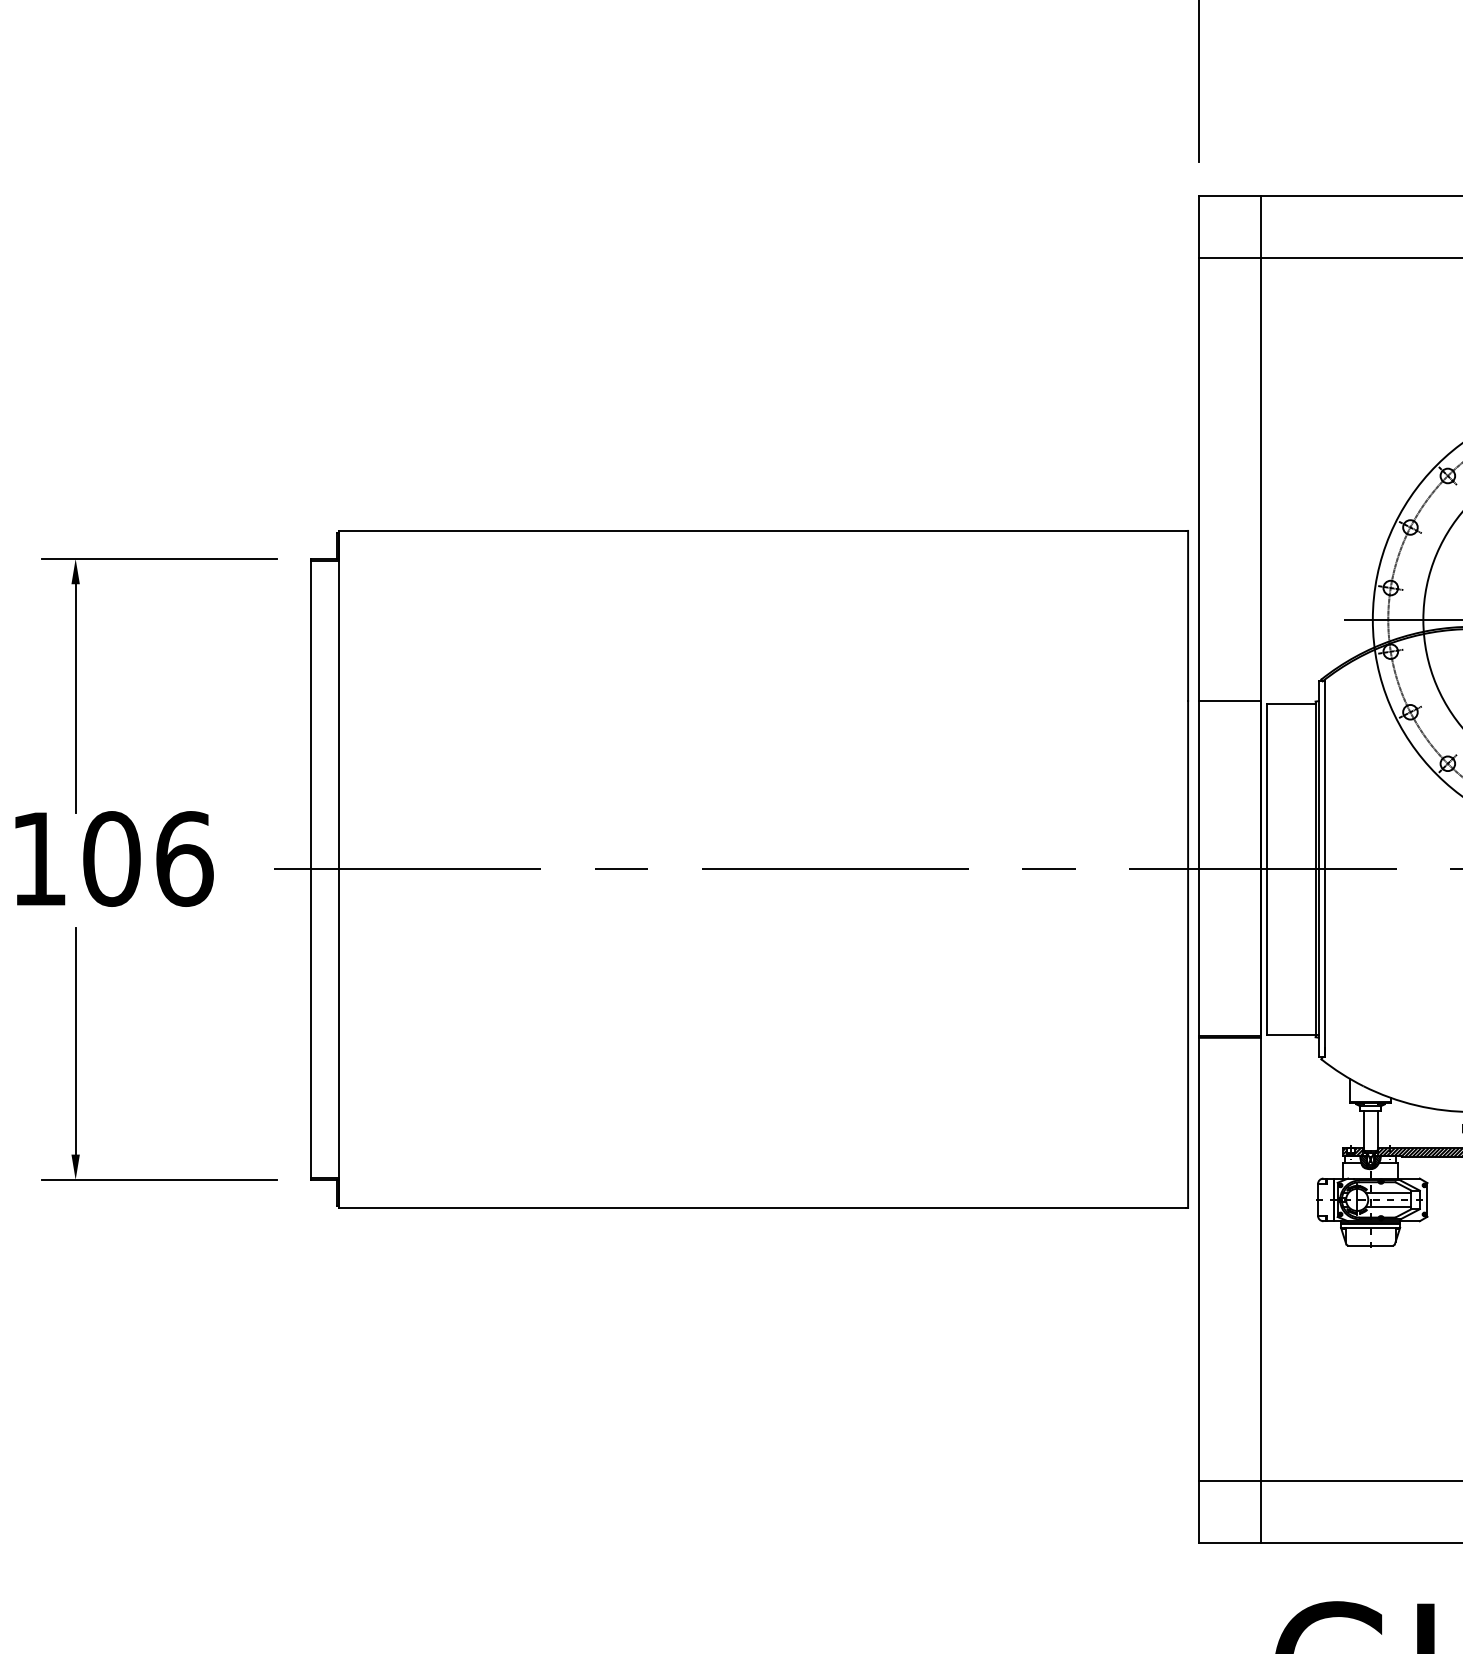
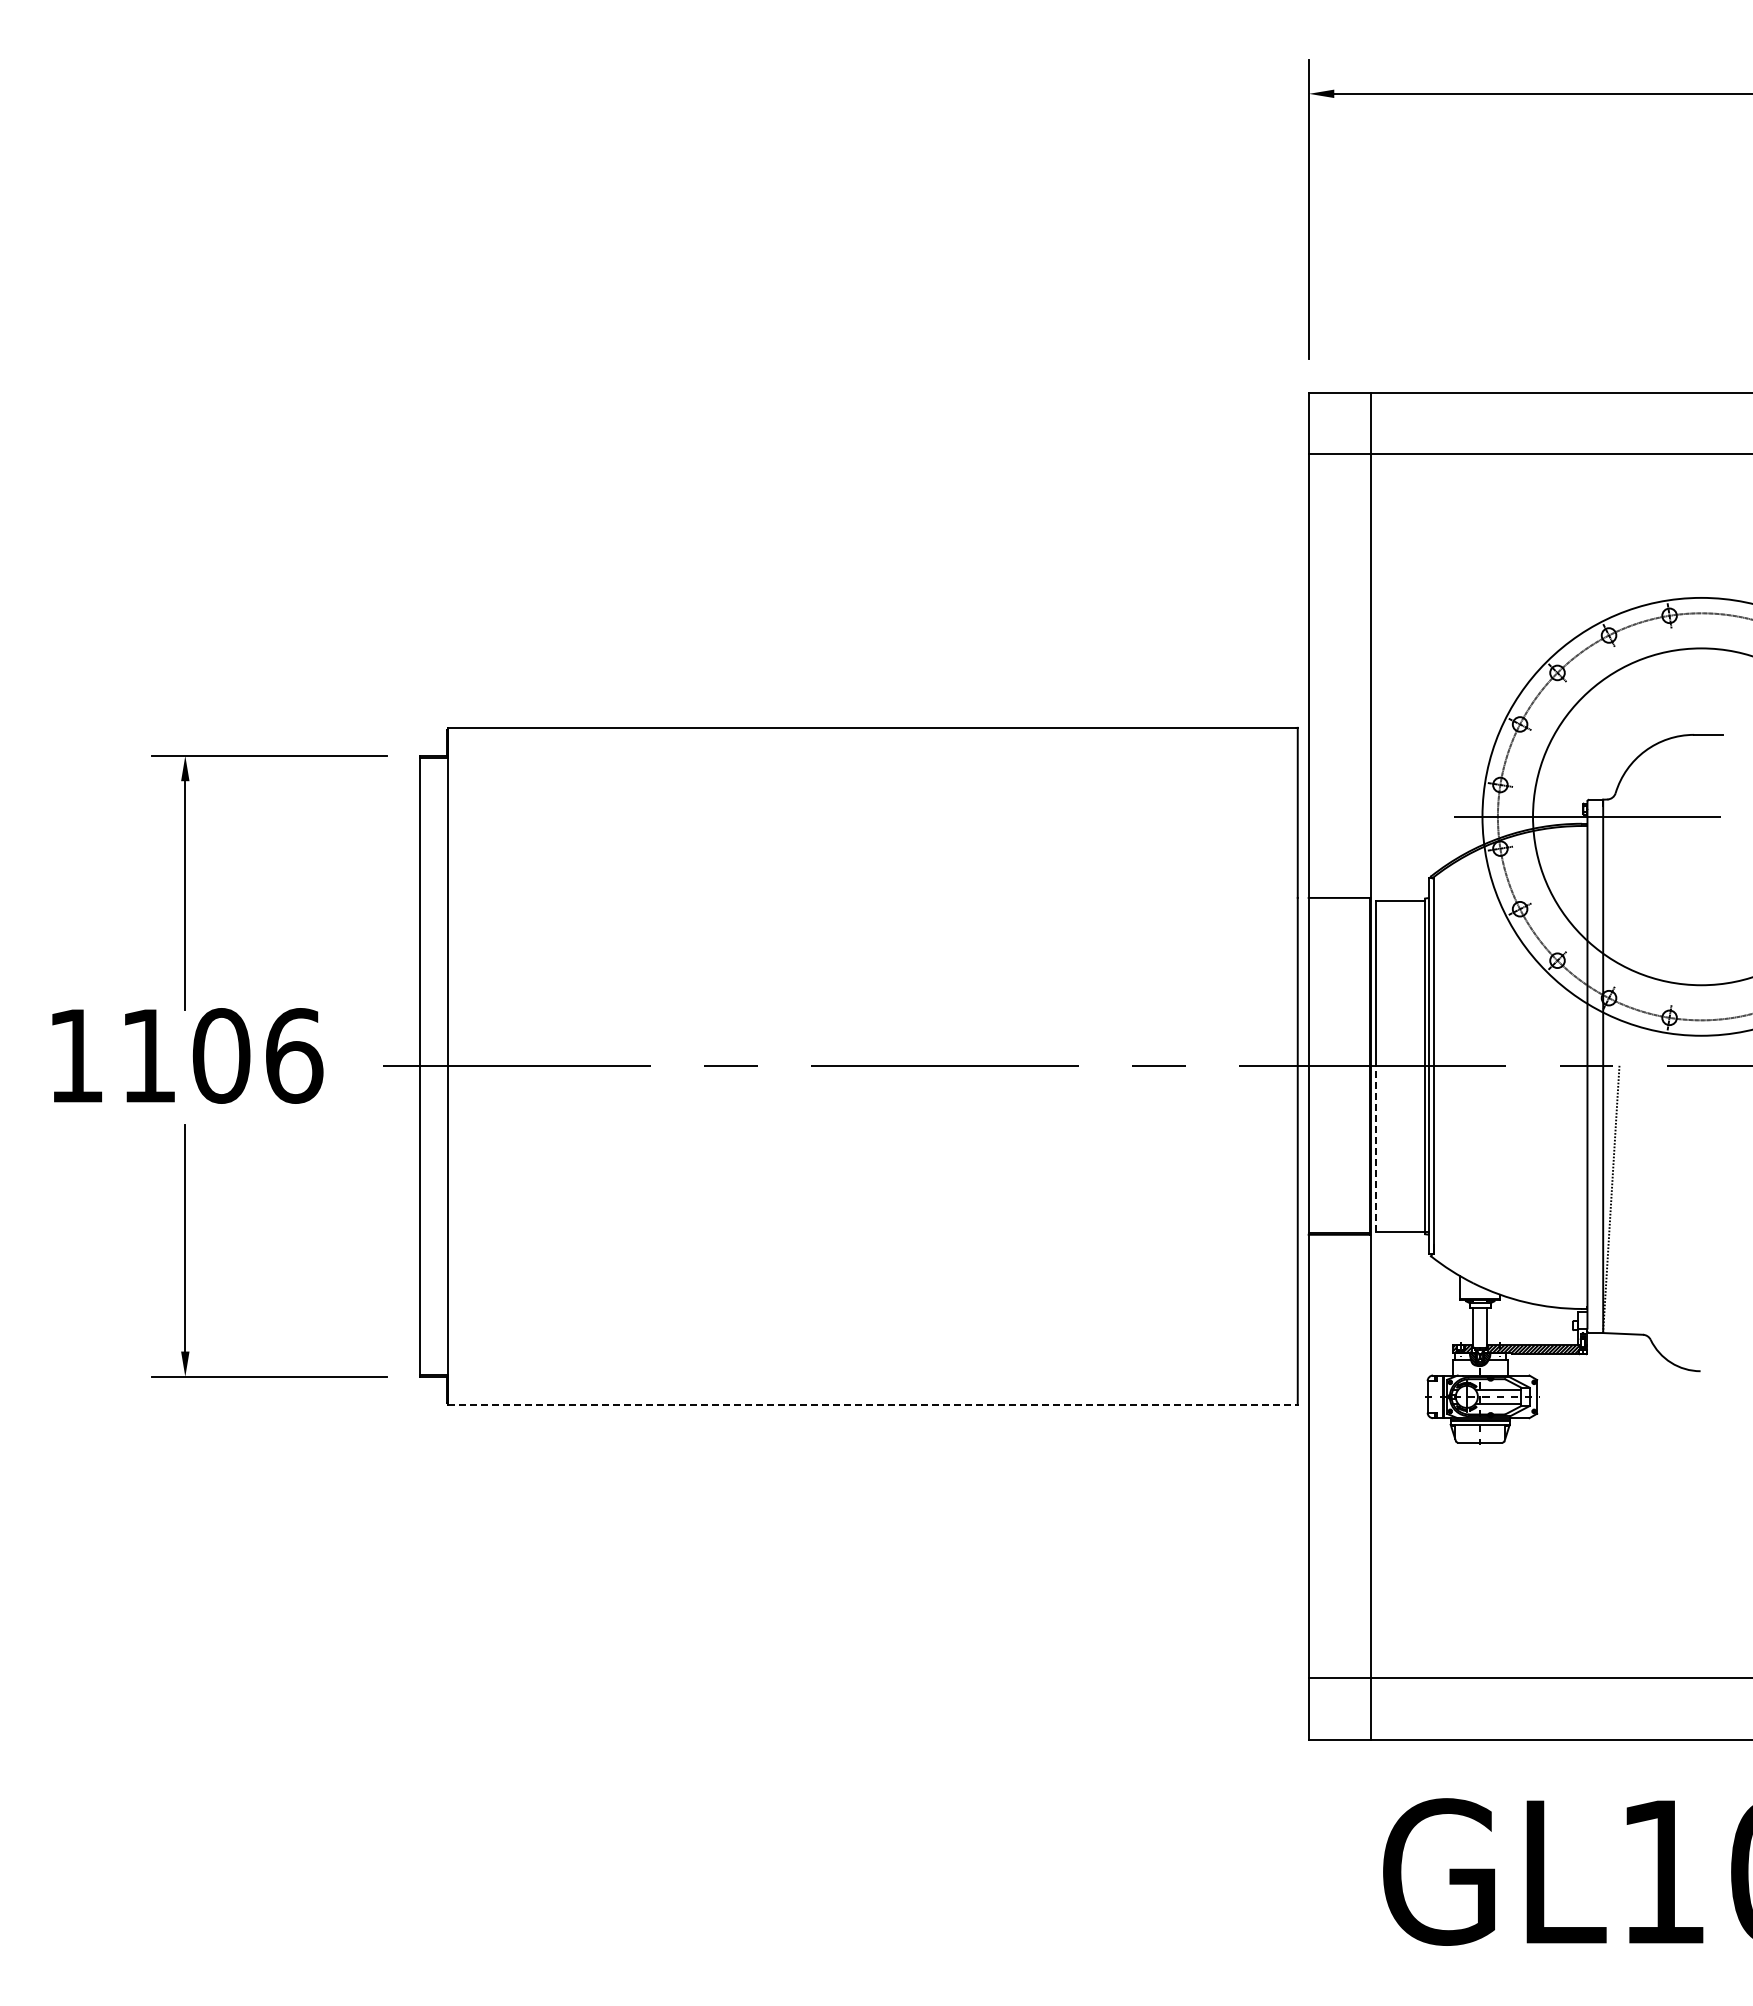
line: (1266, 952) -> (1376, 1149), solid -> dashed
line: (762, 1207) -> (872, 1404), solid -> dashed

